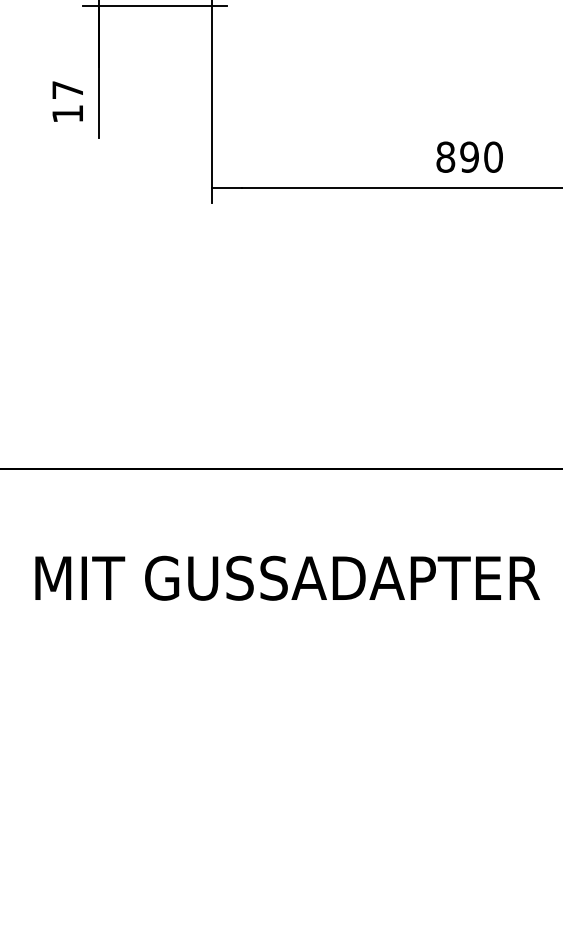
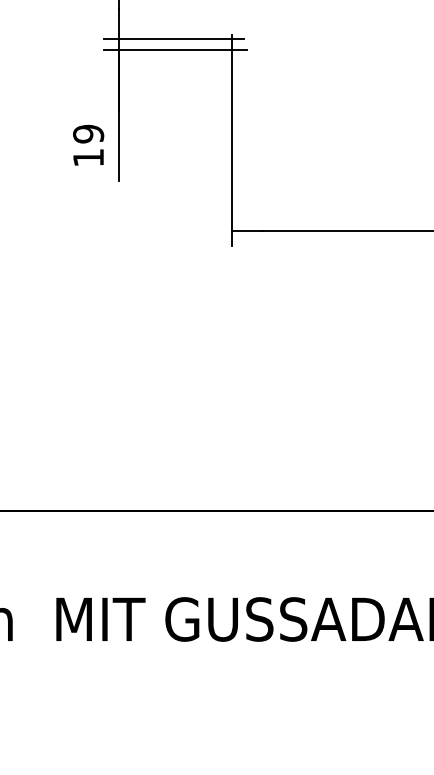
text: (67, 89) -> (88, 133), 17 -> 19

